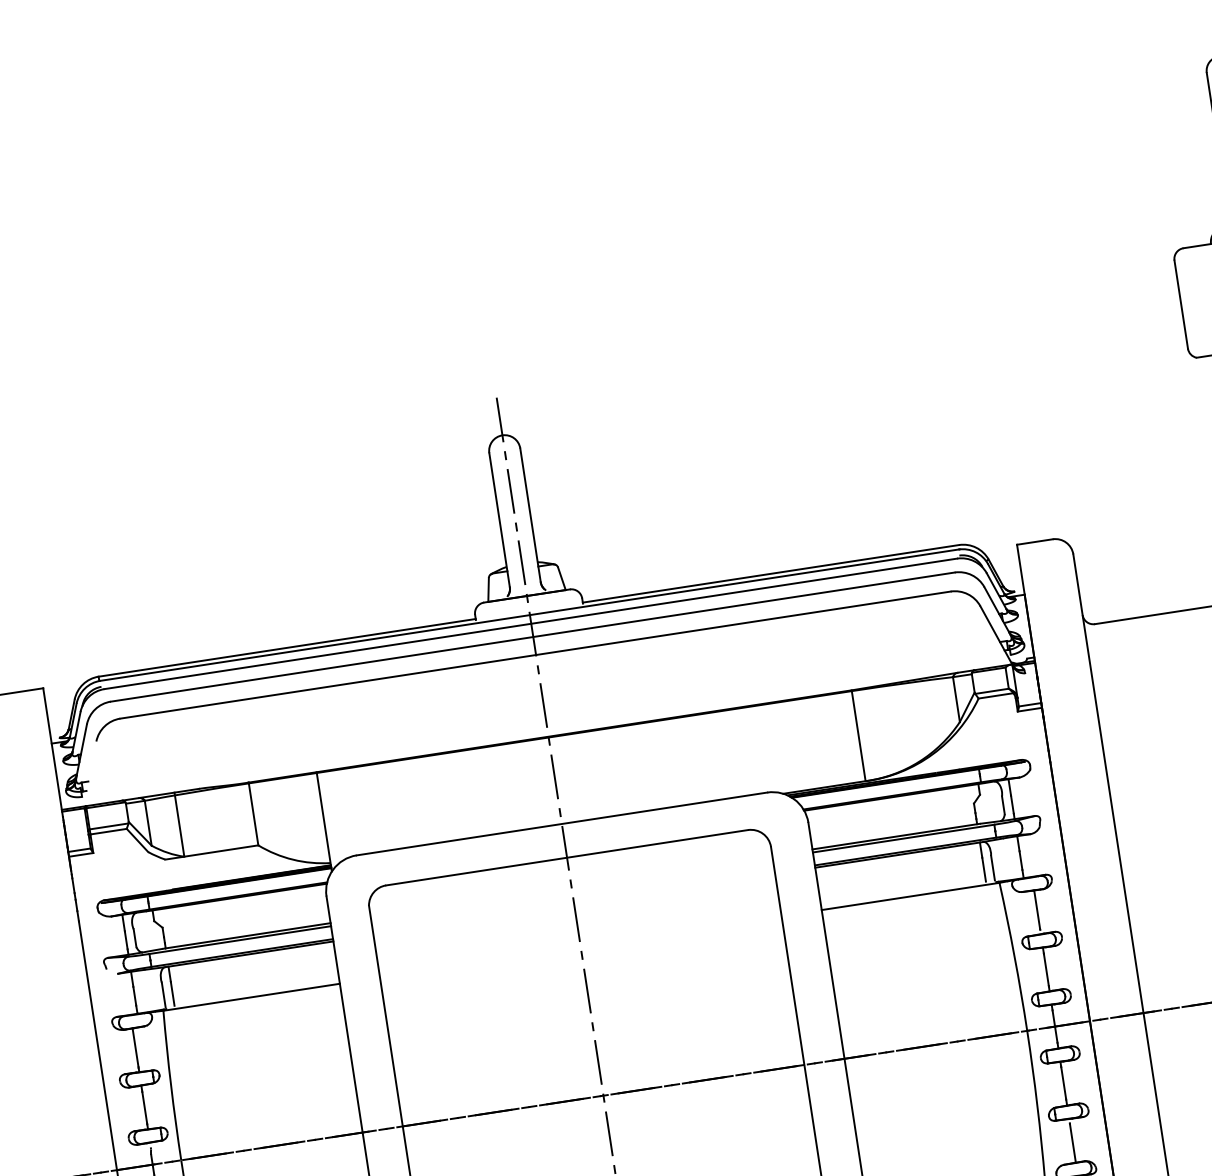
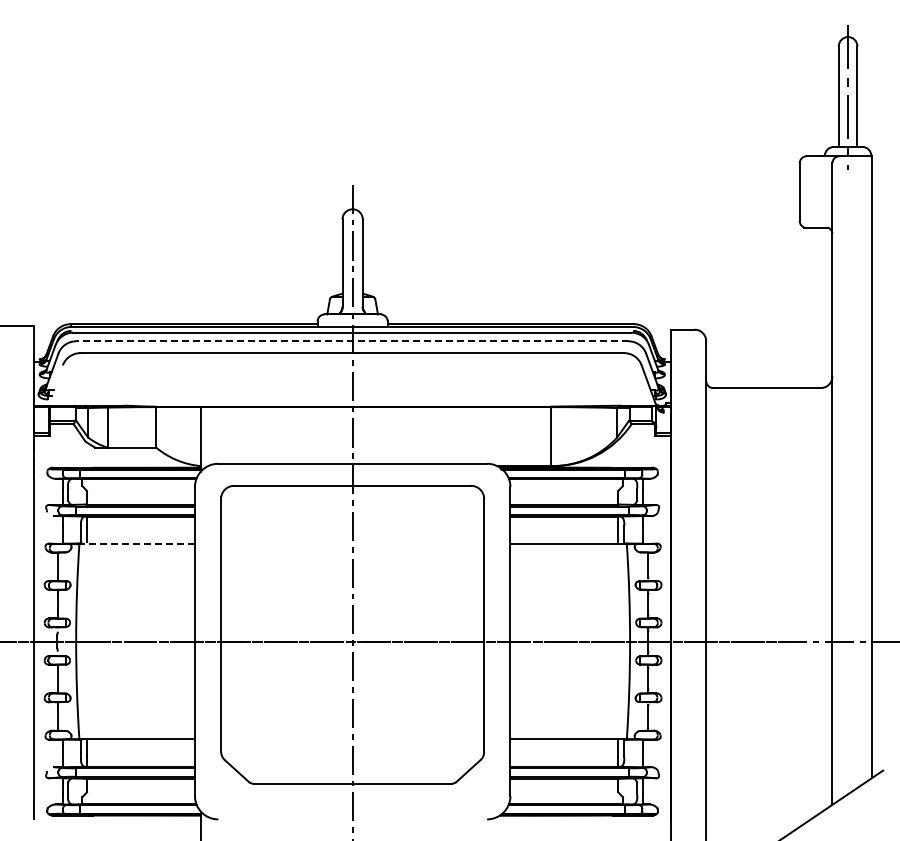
line: (531, 637) -> (351, 341), solid -> dashed
line: (252, 997) -> (137, 544), solid -> dashed

